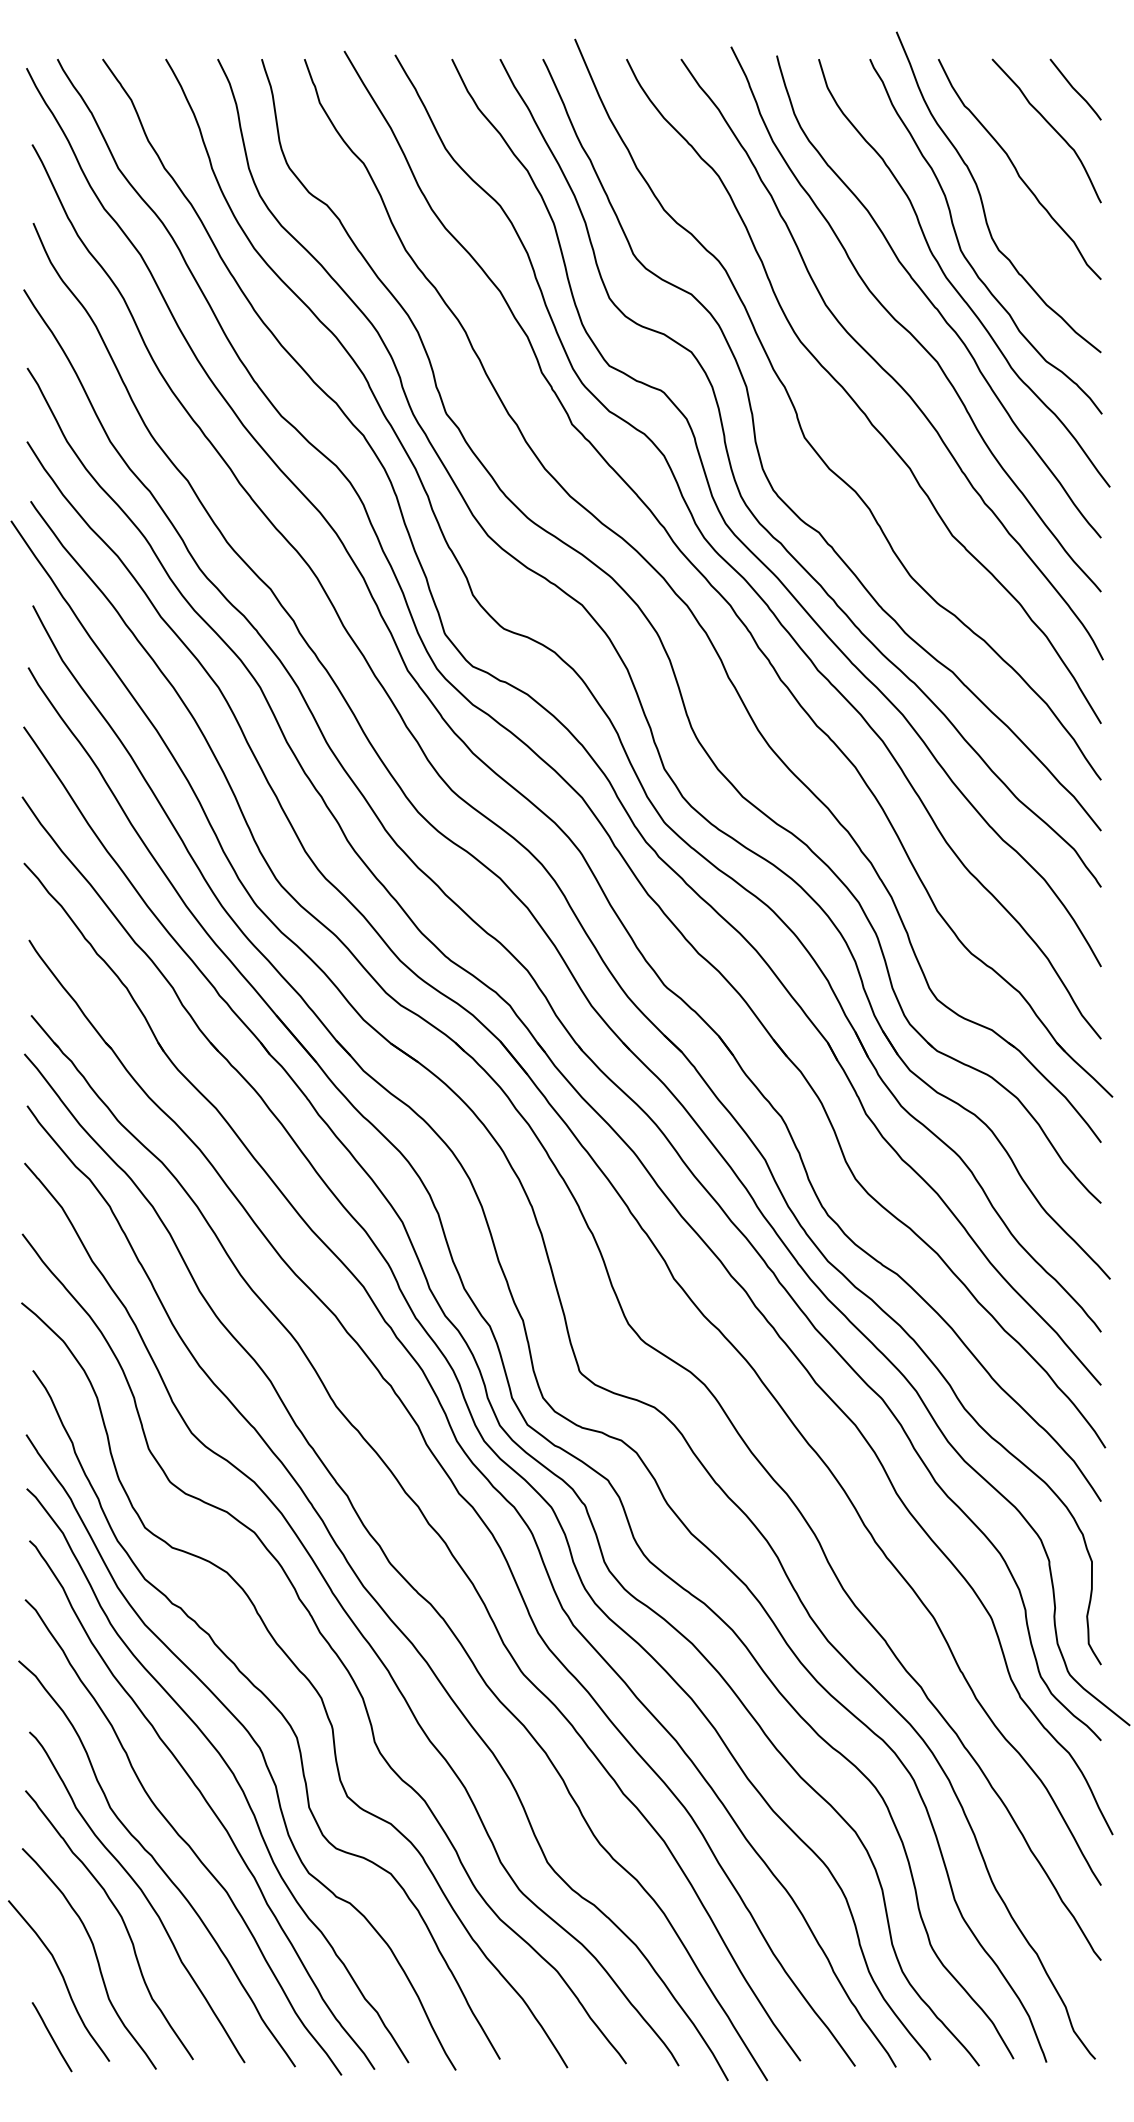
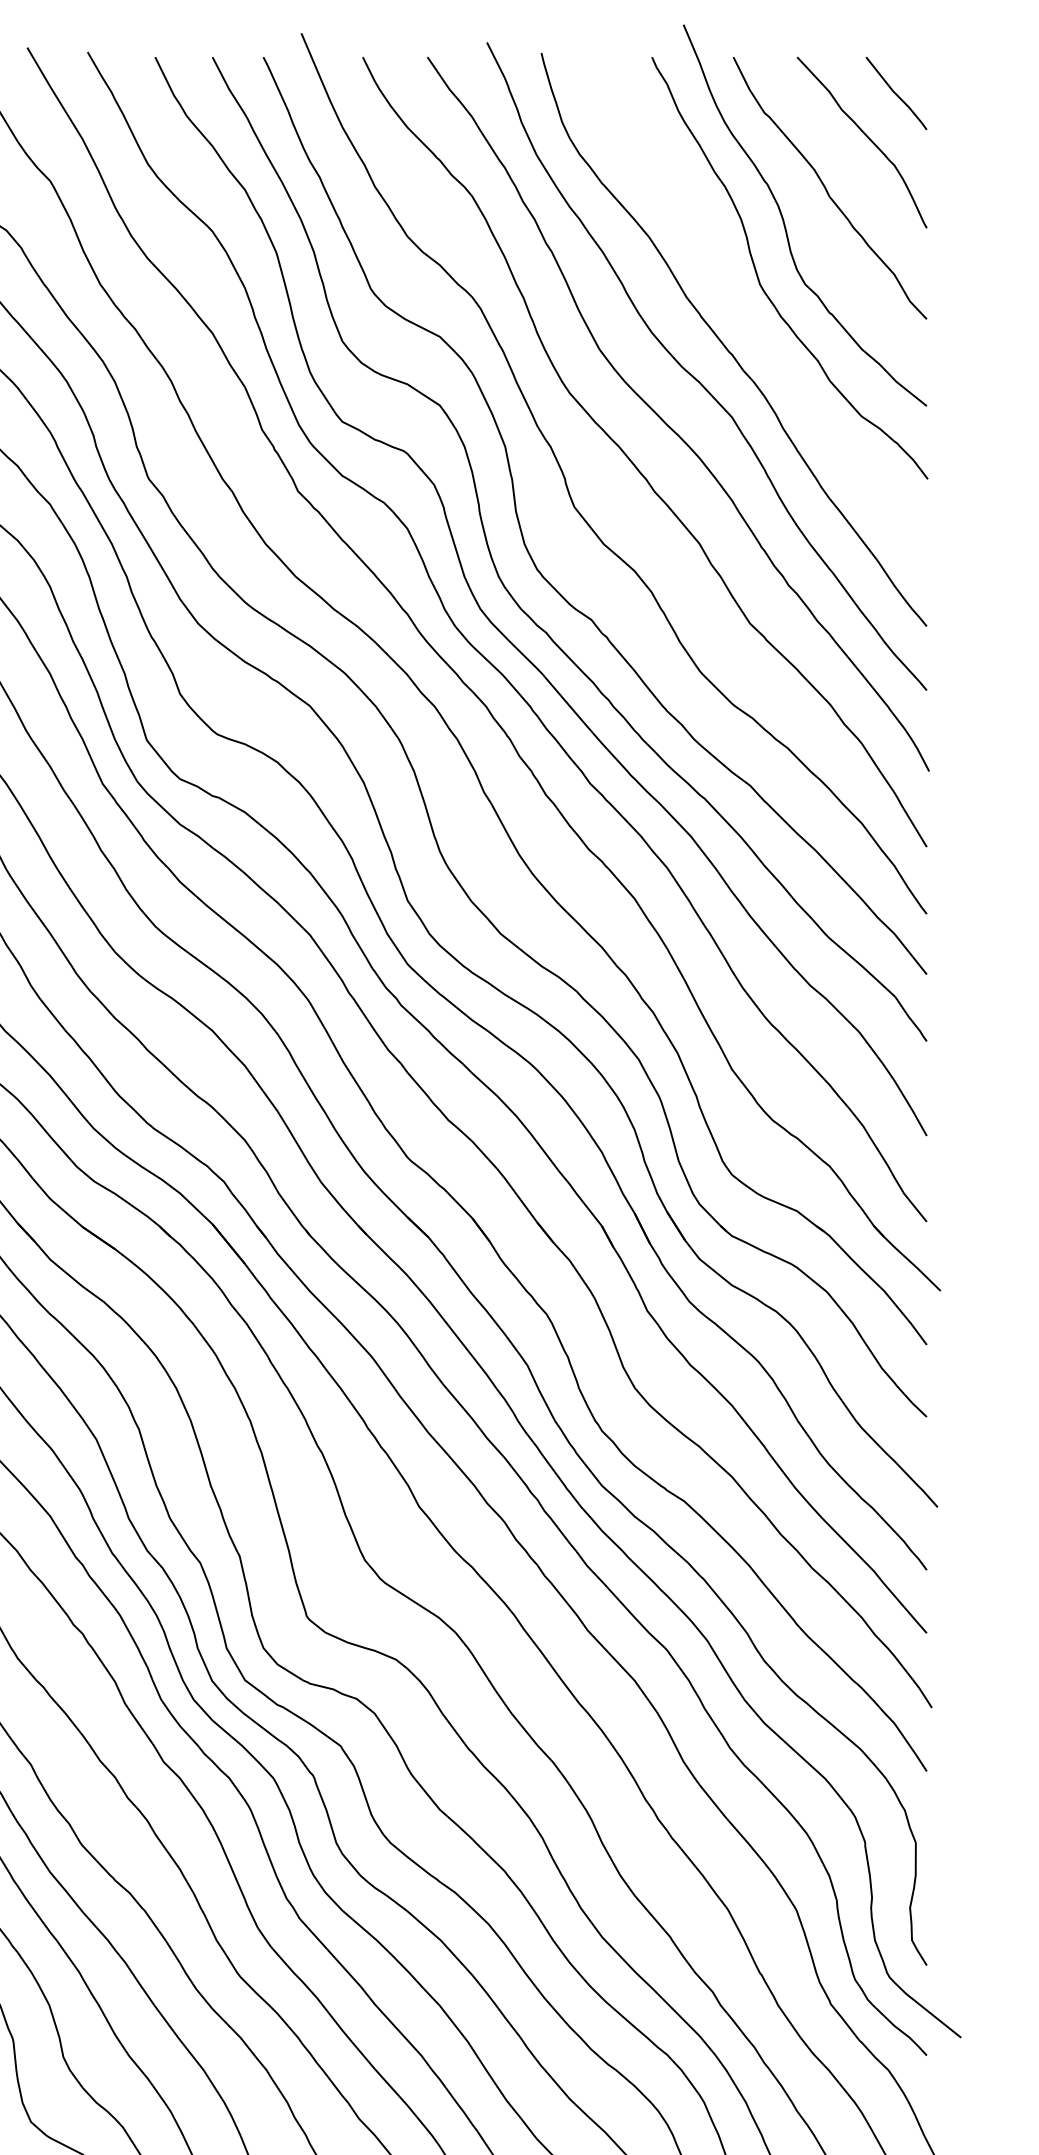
curve: (952, 283) -> (750, 323), removed

